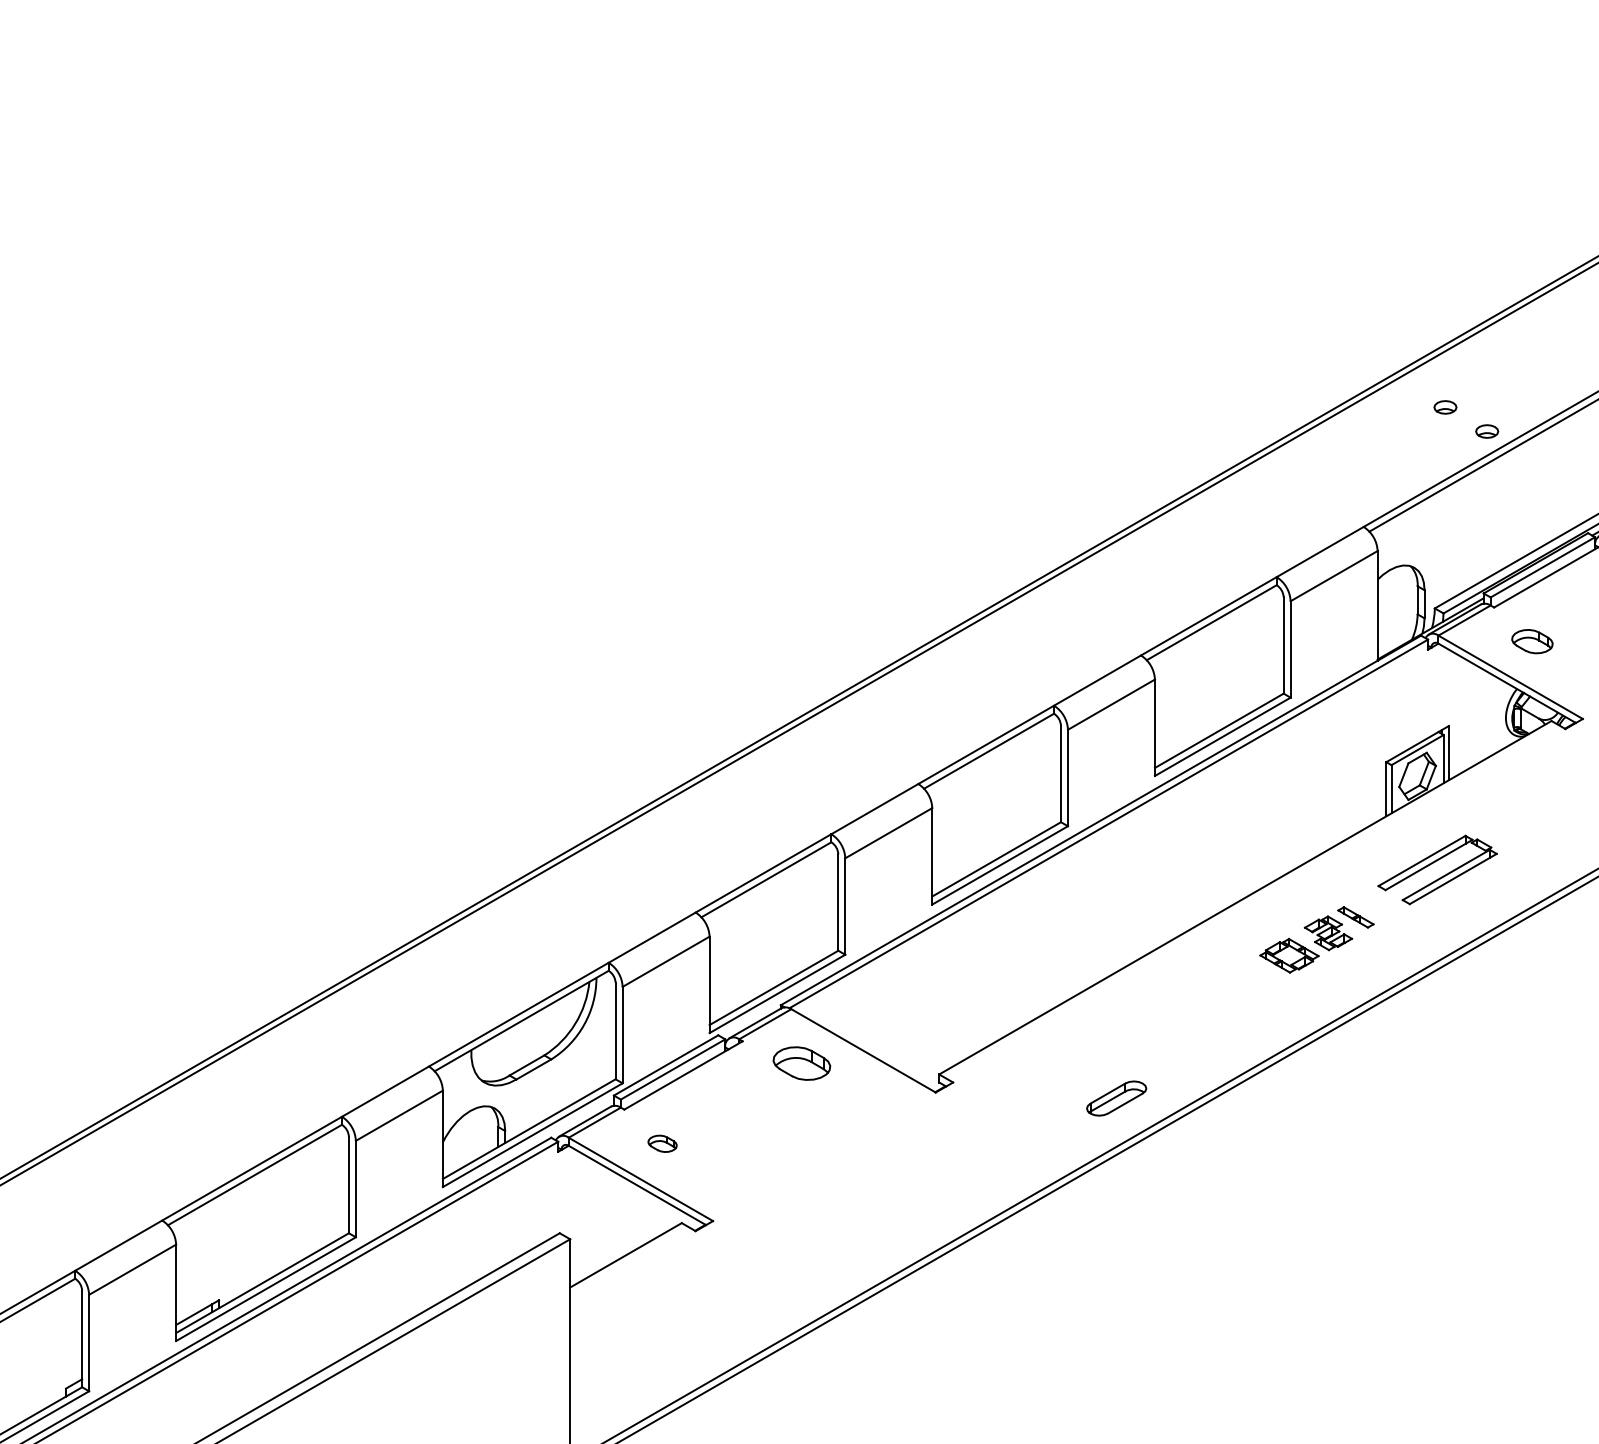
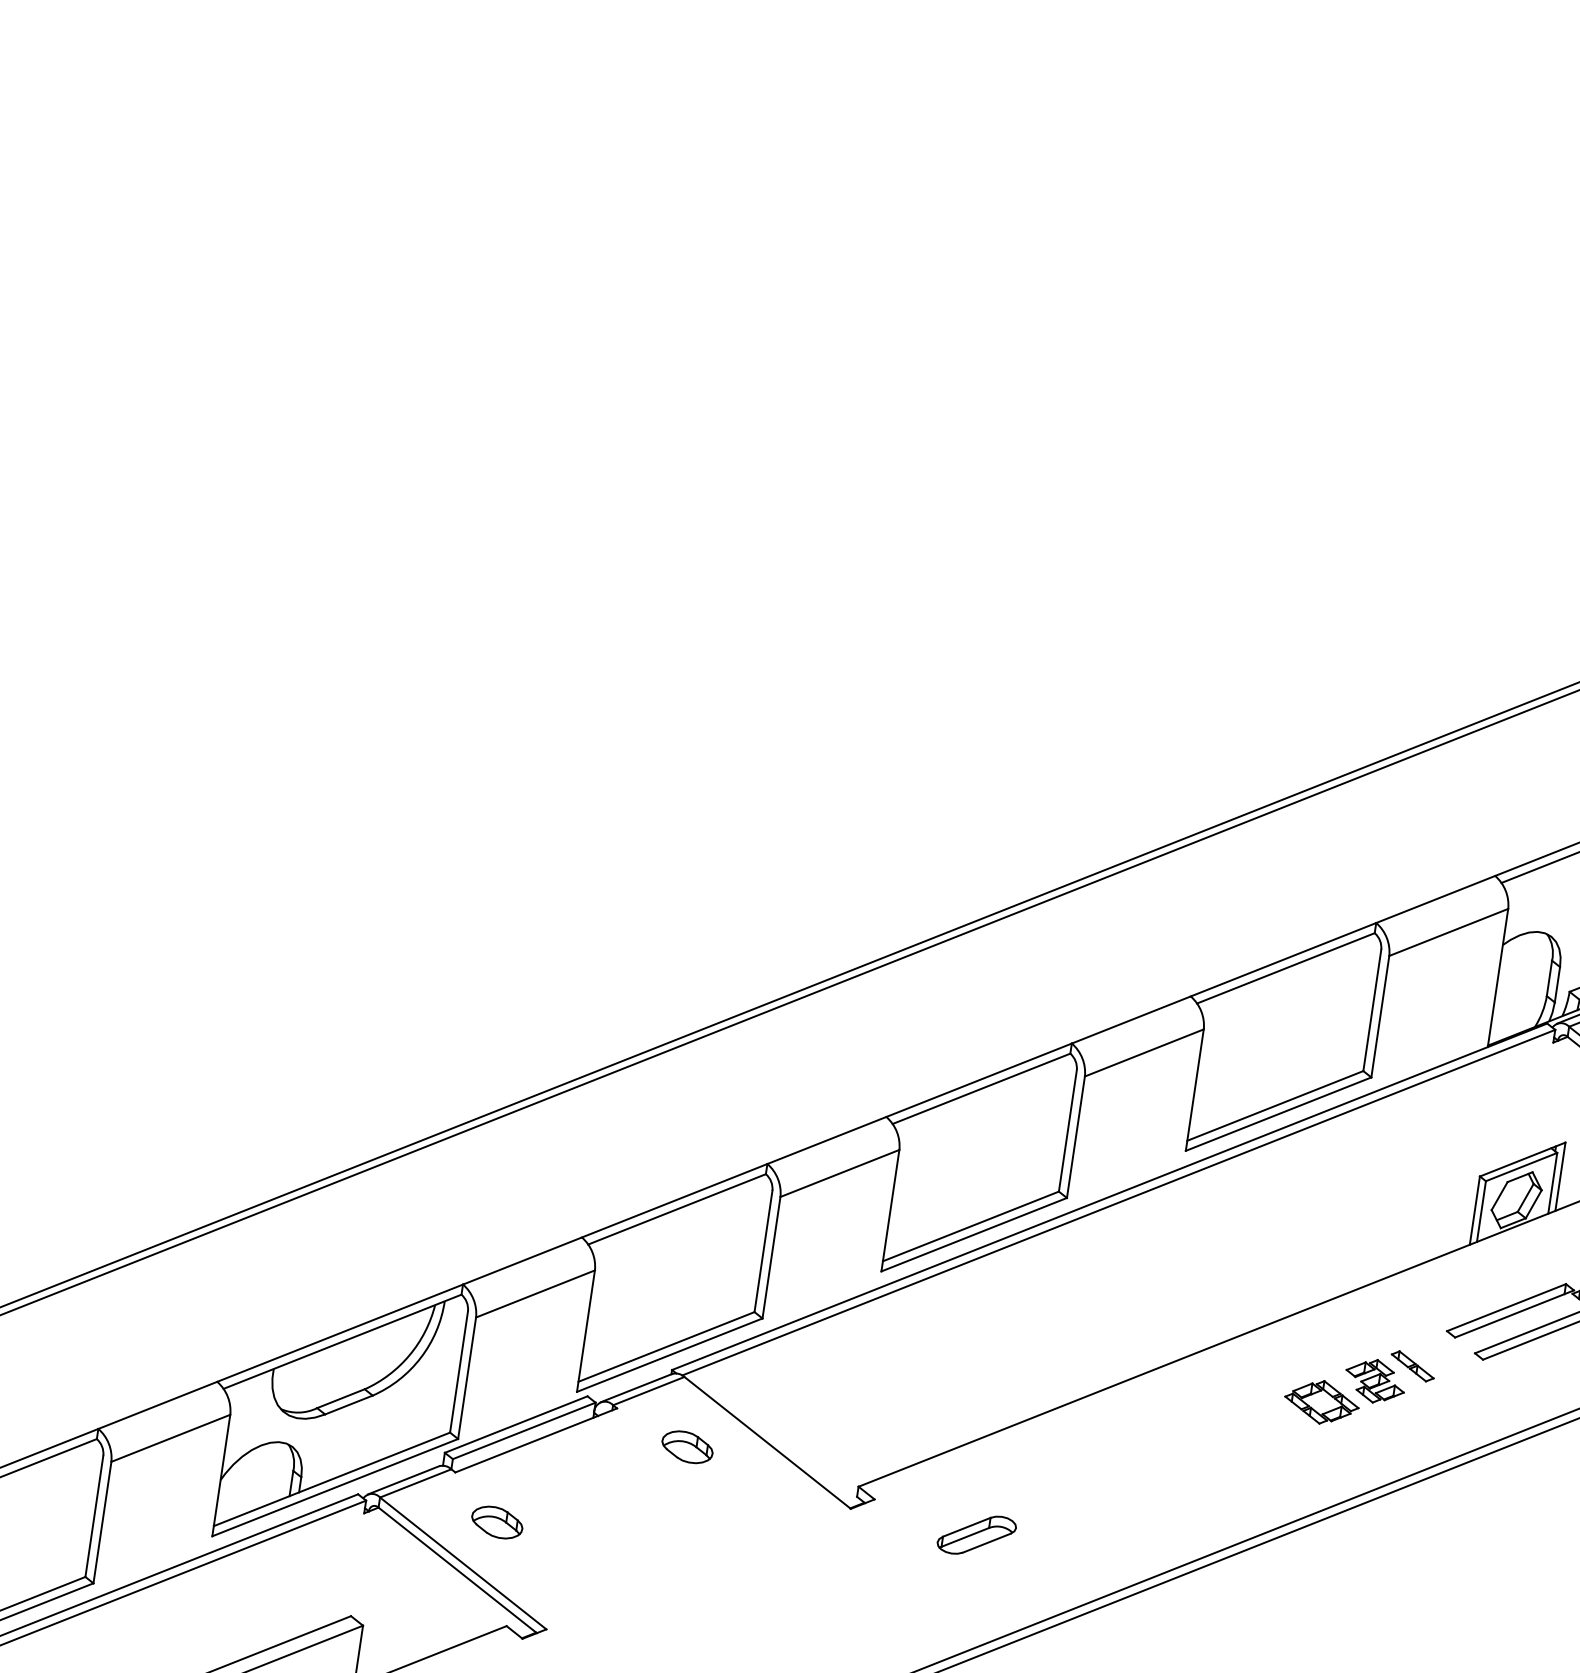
part: (801, 1062) -> (687, 1446), size x0.71
part: (1116, 1098) -> (976, 1535), moved
part: (662, 1143) -> (497, 1522), size x1.43

